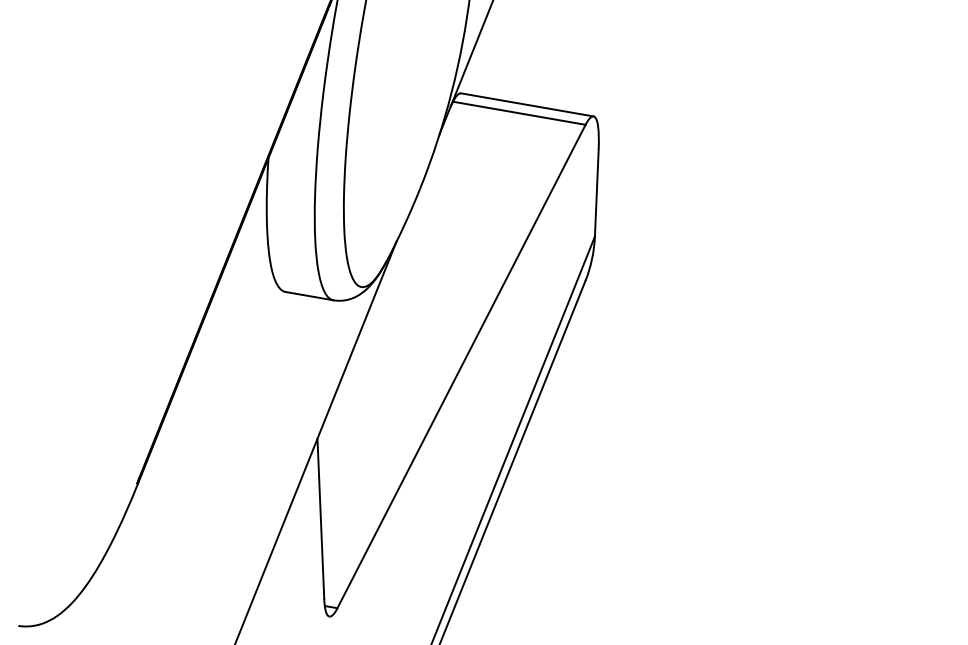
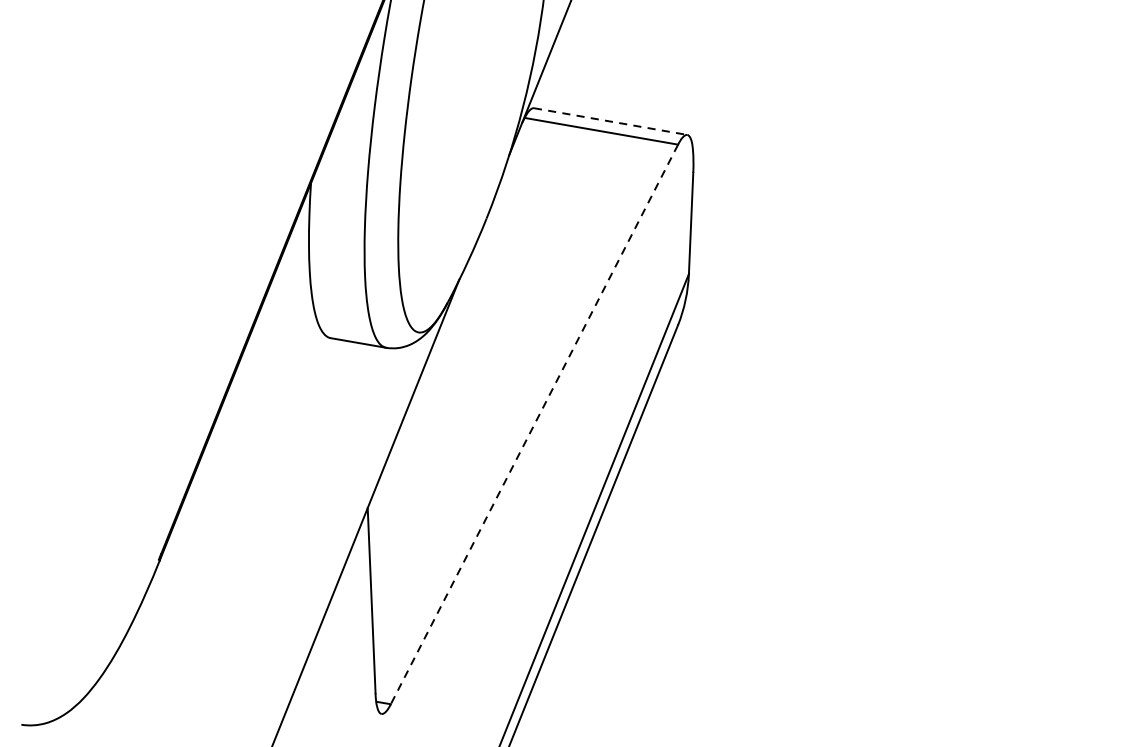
line: (527, 104) -> (610, 121), solid -> dashed
line: (461, 366) -> (534, 424), solid -> dashed

